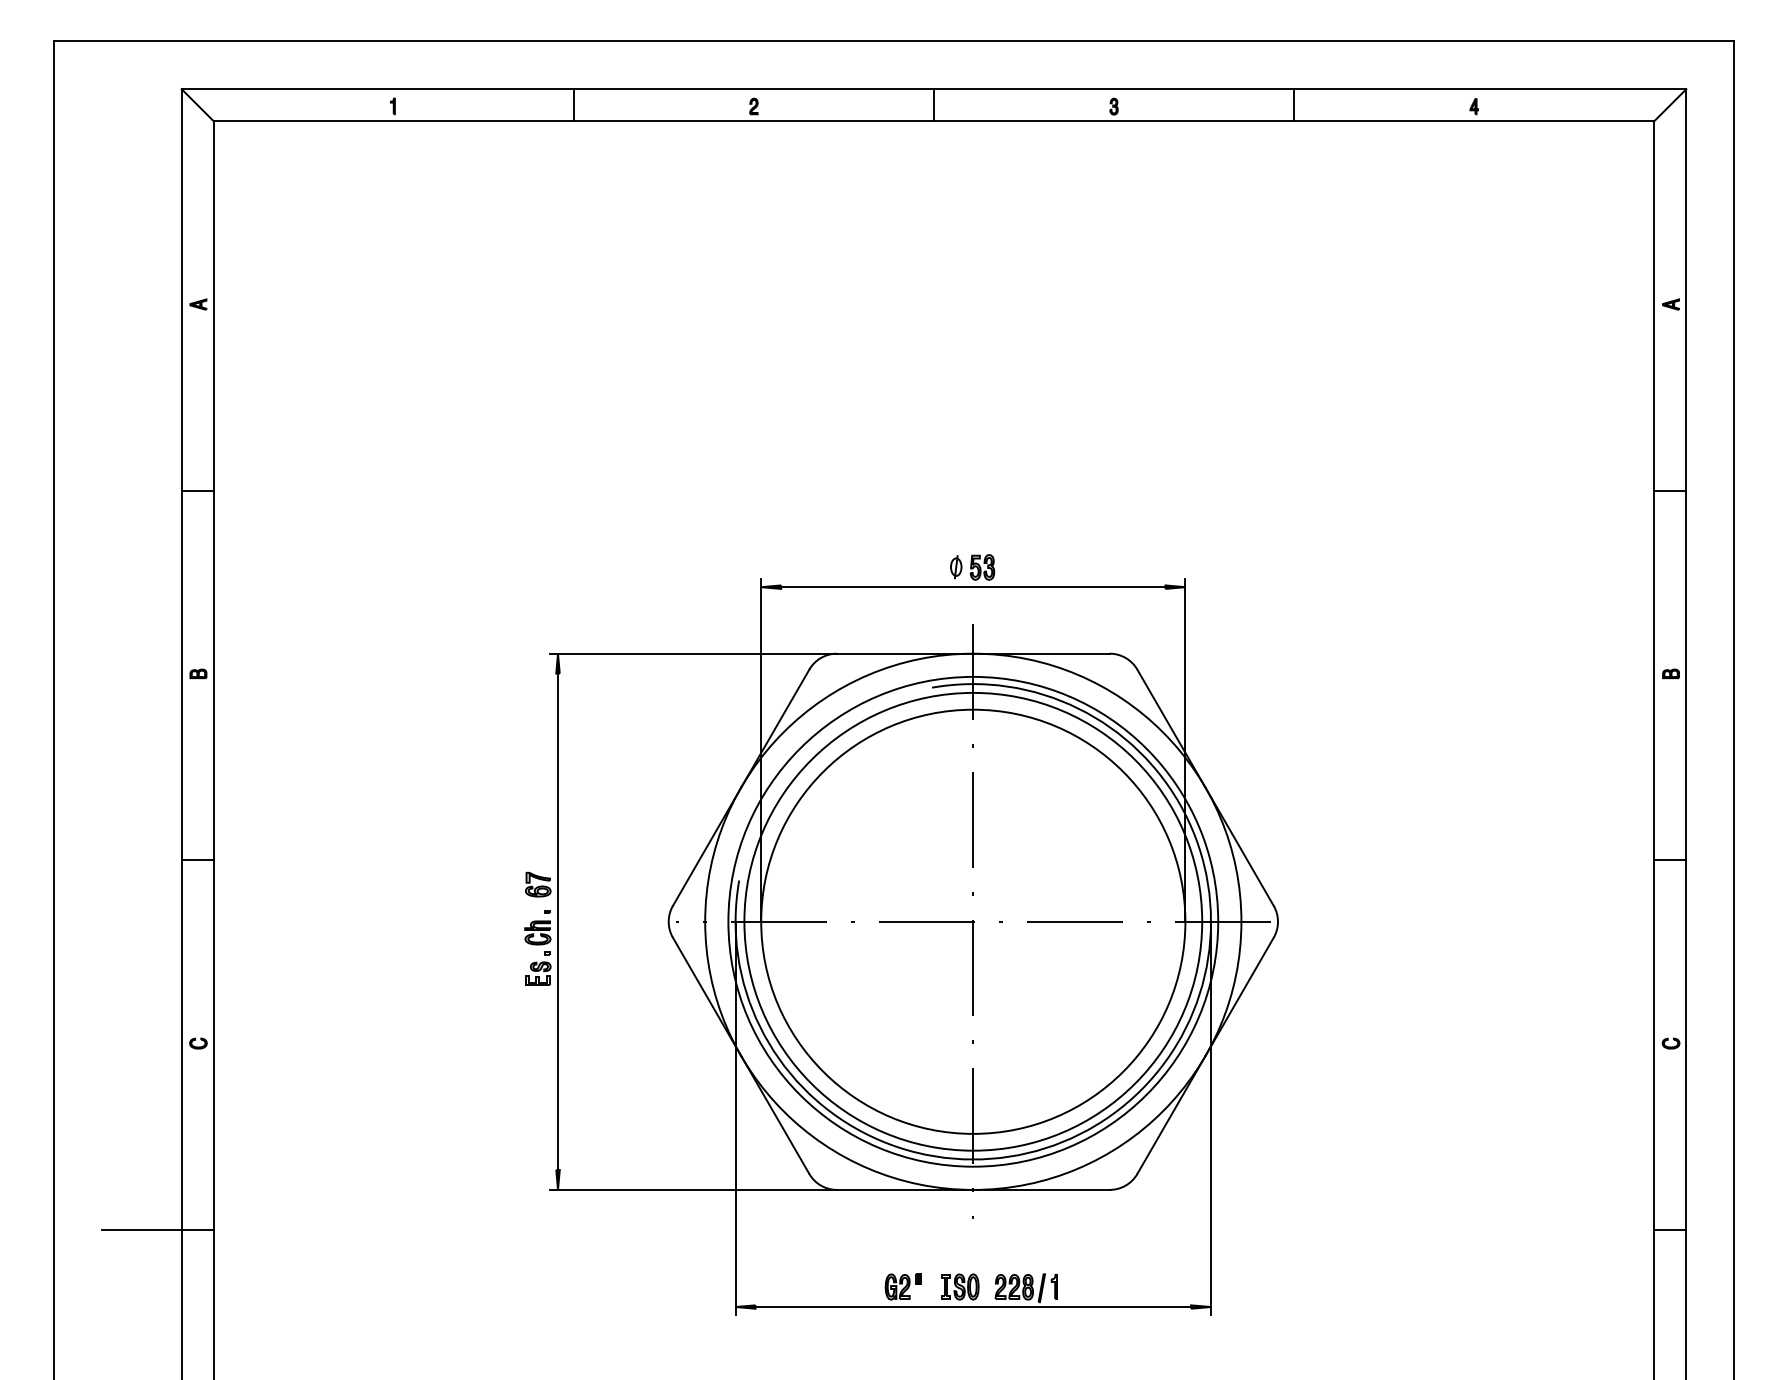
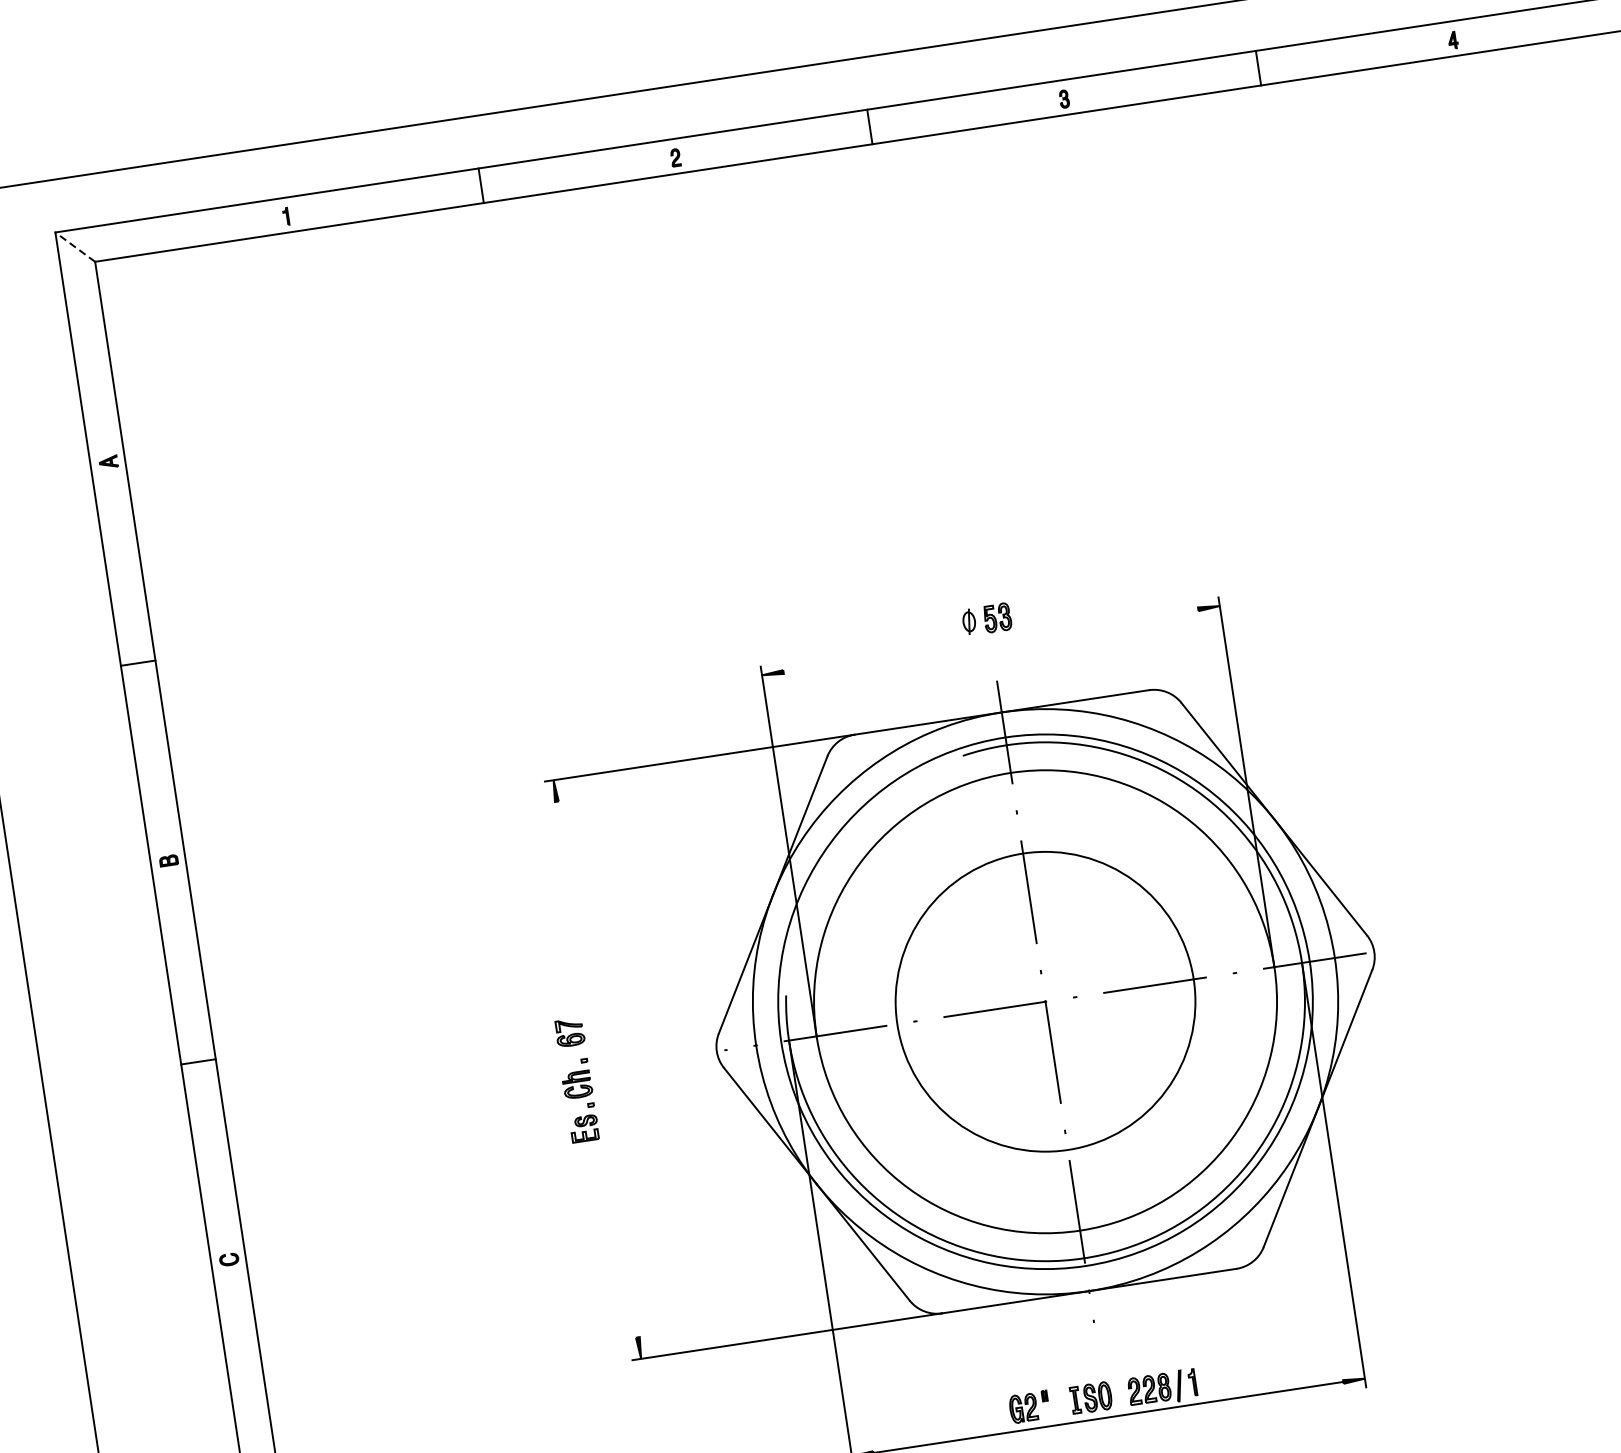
line: (197, 105) -> (75, 247), solid -> dashed
line: (973, 587) -> (991, 640), removed
line: (558, 921) -> (597, 1069), removed
circle: (973, 921) -> (1045, 1001), size x0.6

